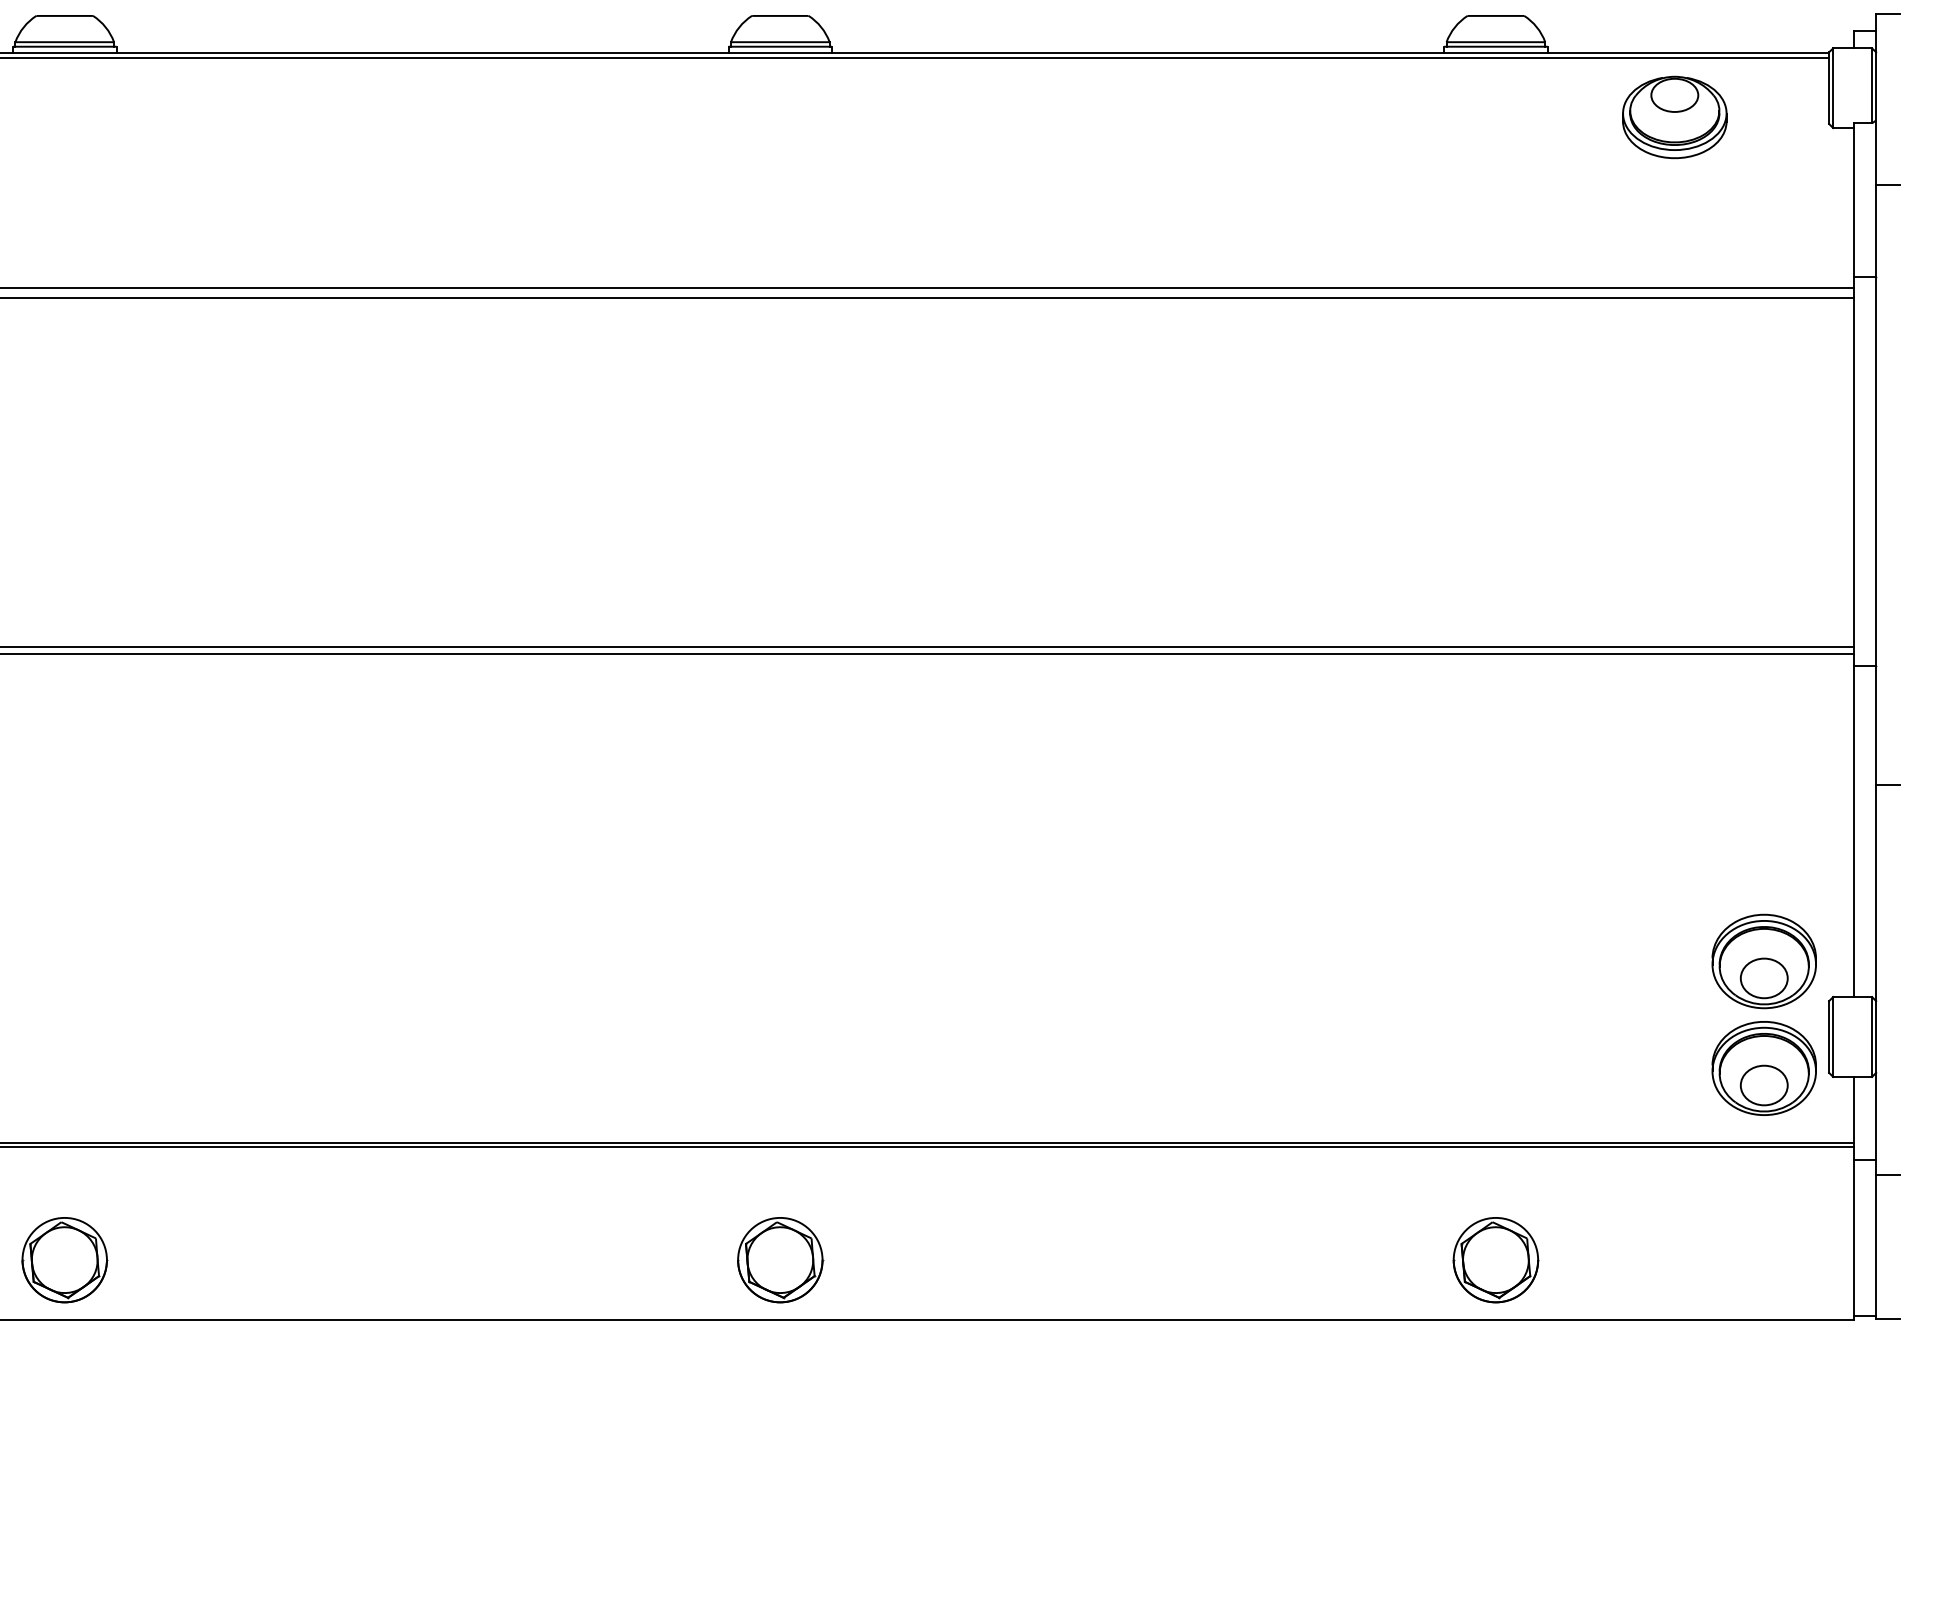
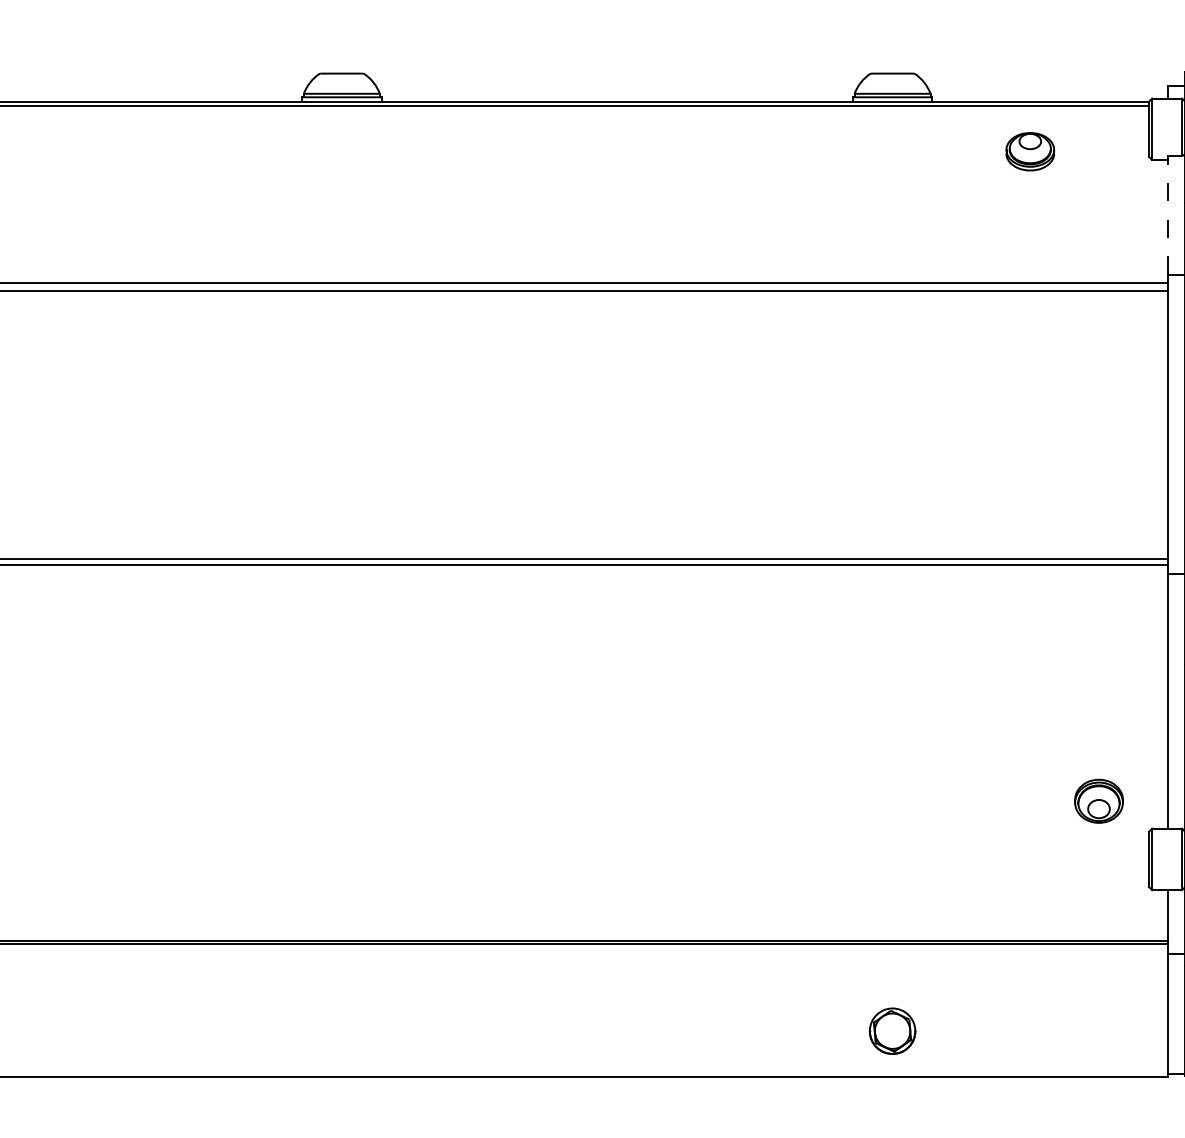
part: (1674, 117) -> (1030, 151), size x0.6
line: (1853, 199) -> (1167, 214), solid -> dashed
part: (1763, 961) -> (1098, 801), size x0.6
part: (1763, 1068) -> (1098, 883), removed
part: (780, 1260) -> (341, 1031), removed
part: (1495, 1260) -> (892, 1031), size x0.7

